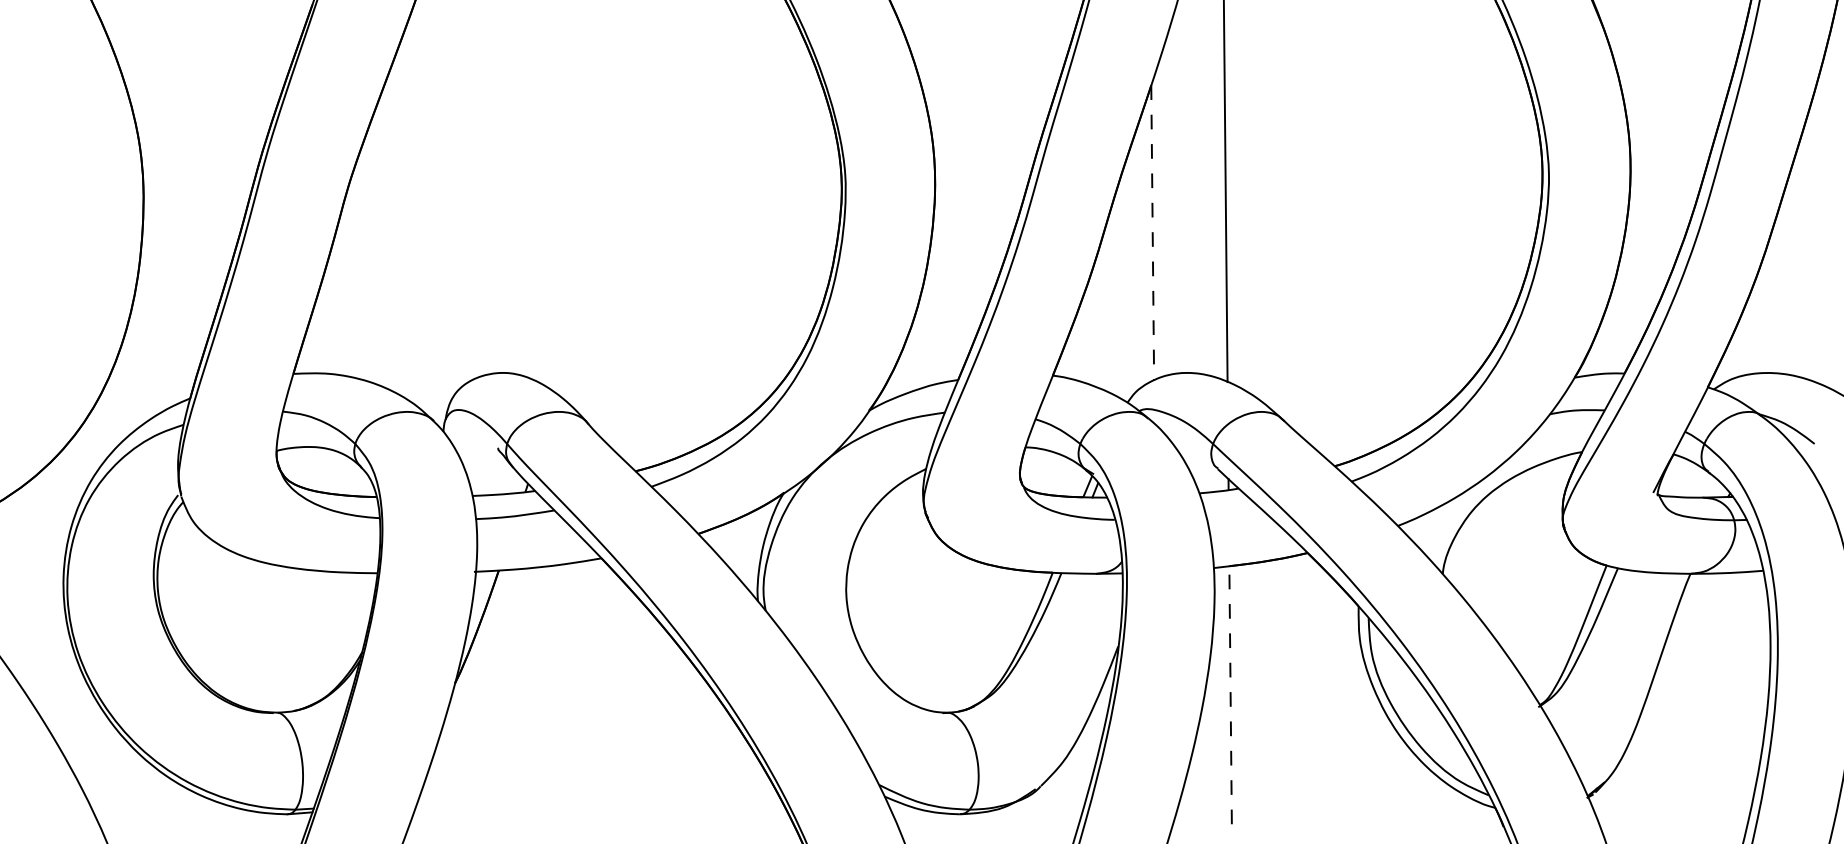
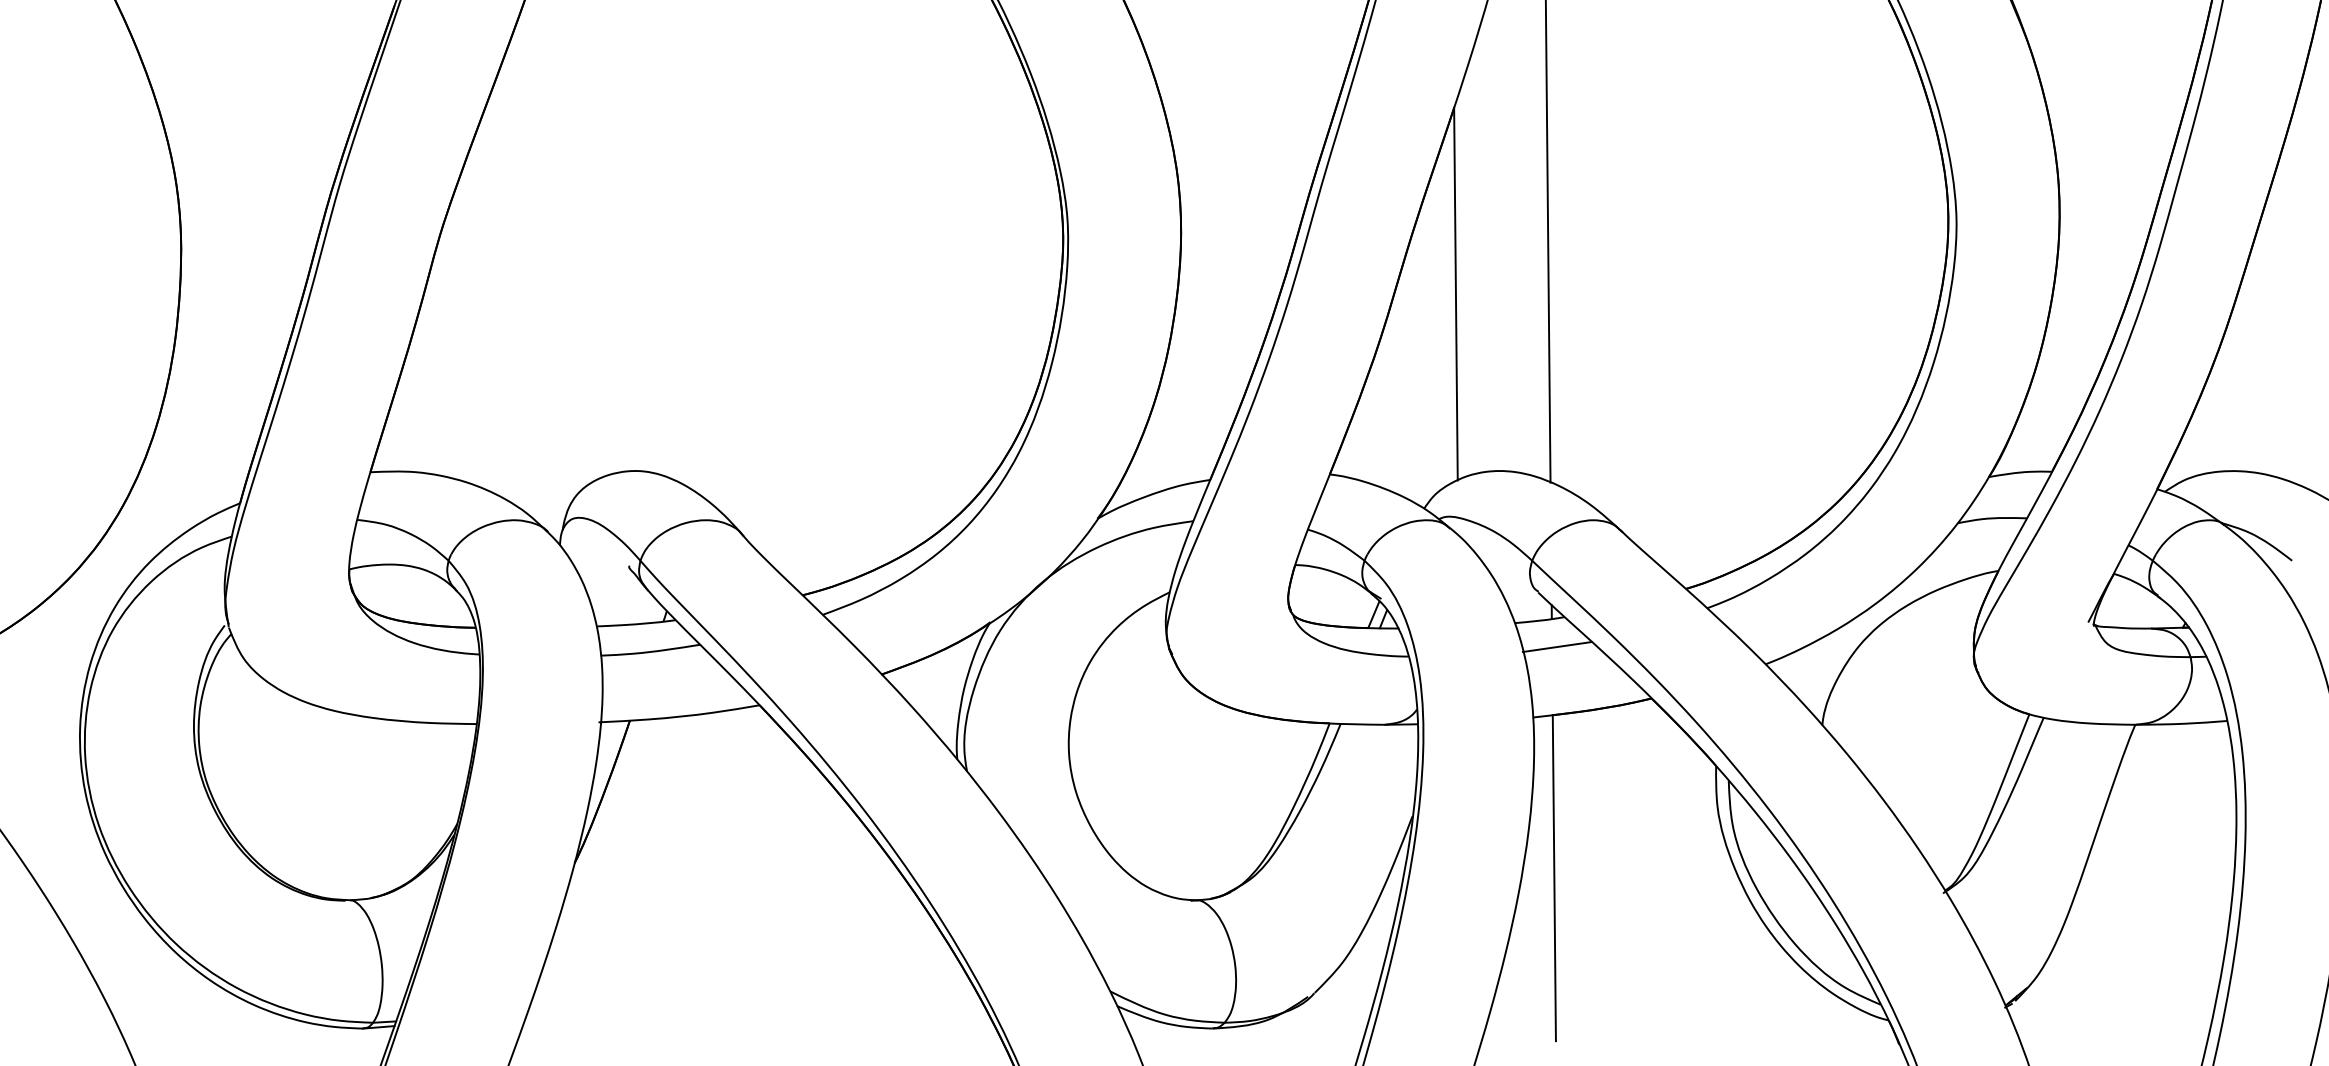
line: (1152, 233) -> (1455, 294), dashed -> solid
line: (1232, 512) -> (1556, 647), added
line: (1230, 694) -> (1554, 877), dashed -> solid

